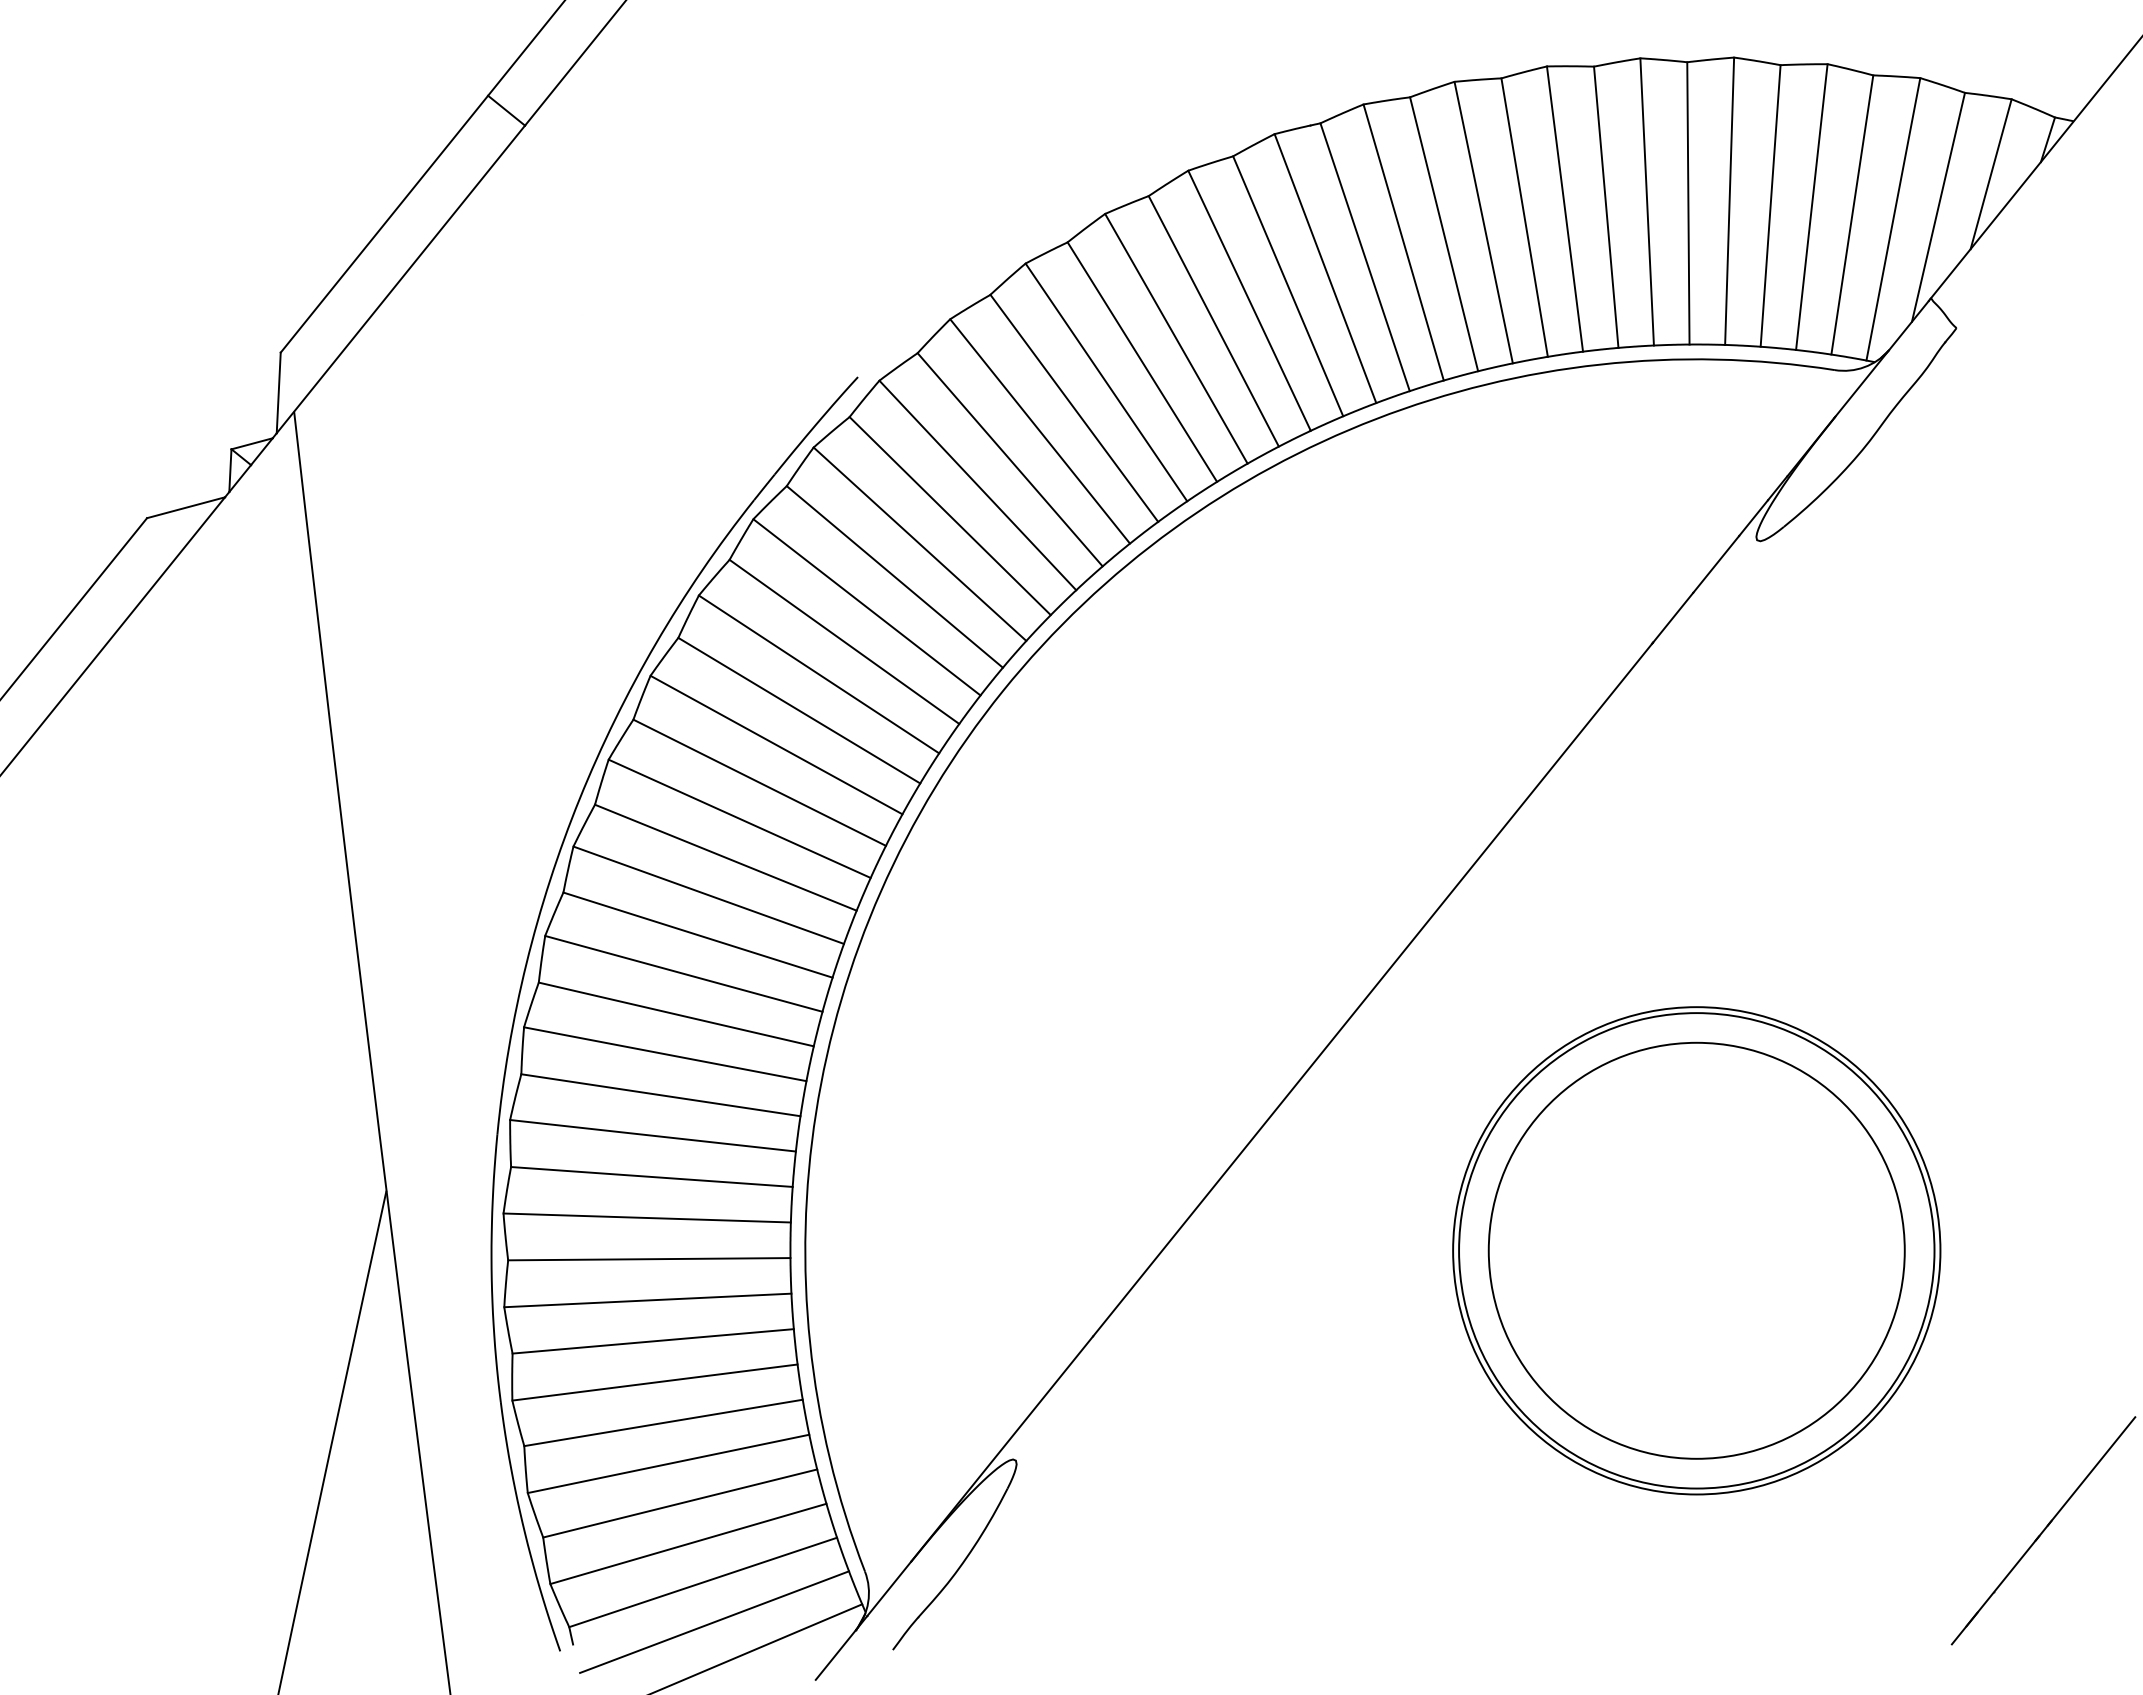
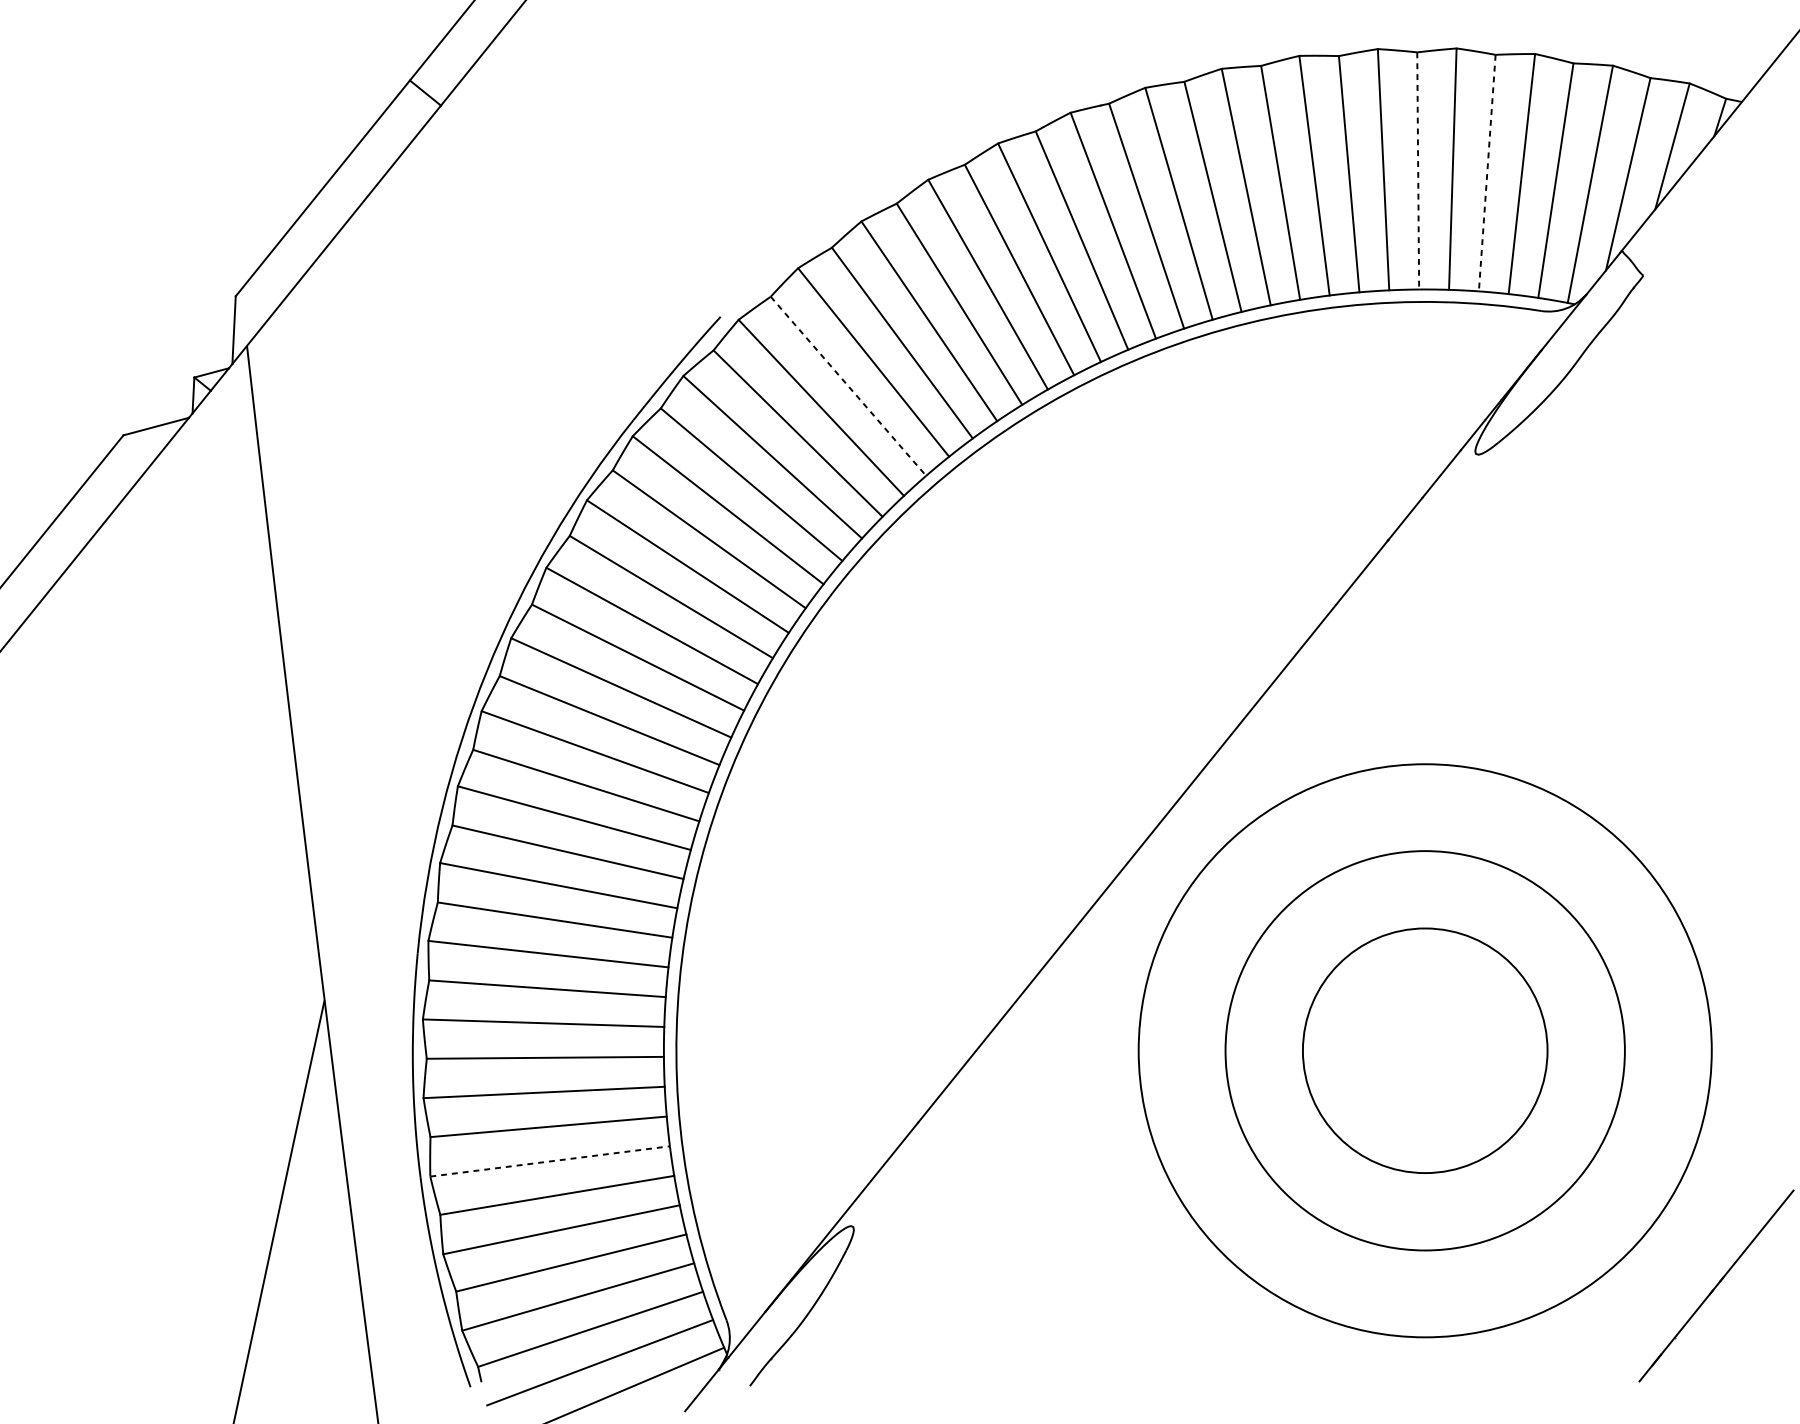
line: (1688, 203) -> (1418, 171), solid -> dashed
line: (1770, 206) -> (1487, 173), solid -> dashed
line: (1010, 460) -> (848, 386), solid -> dashed
circle: (1696, 1250) -> (1425, 1050), size x0.7
circle: (1696, 1250) -> (1425, 1050), size x1.4
line: (655, 1382) -> (550, 1161), solid -> dashed

